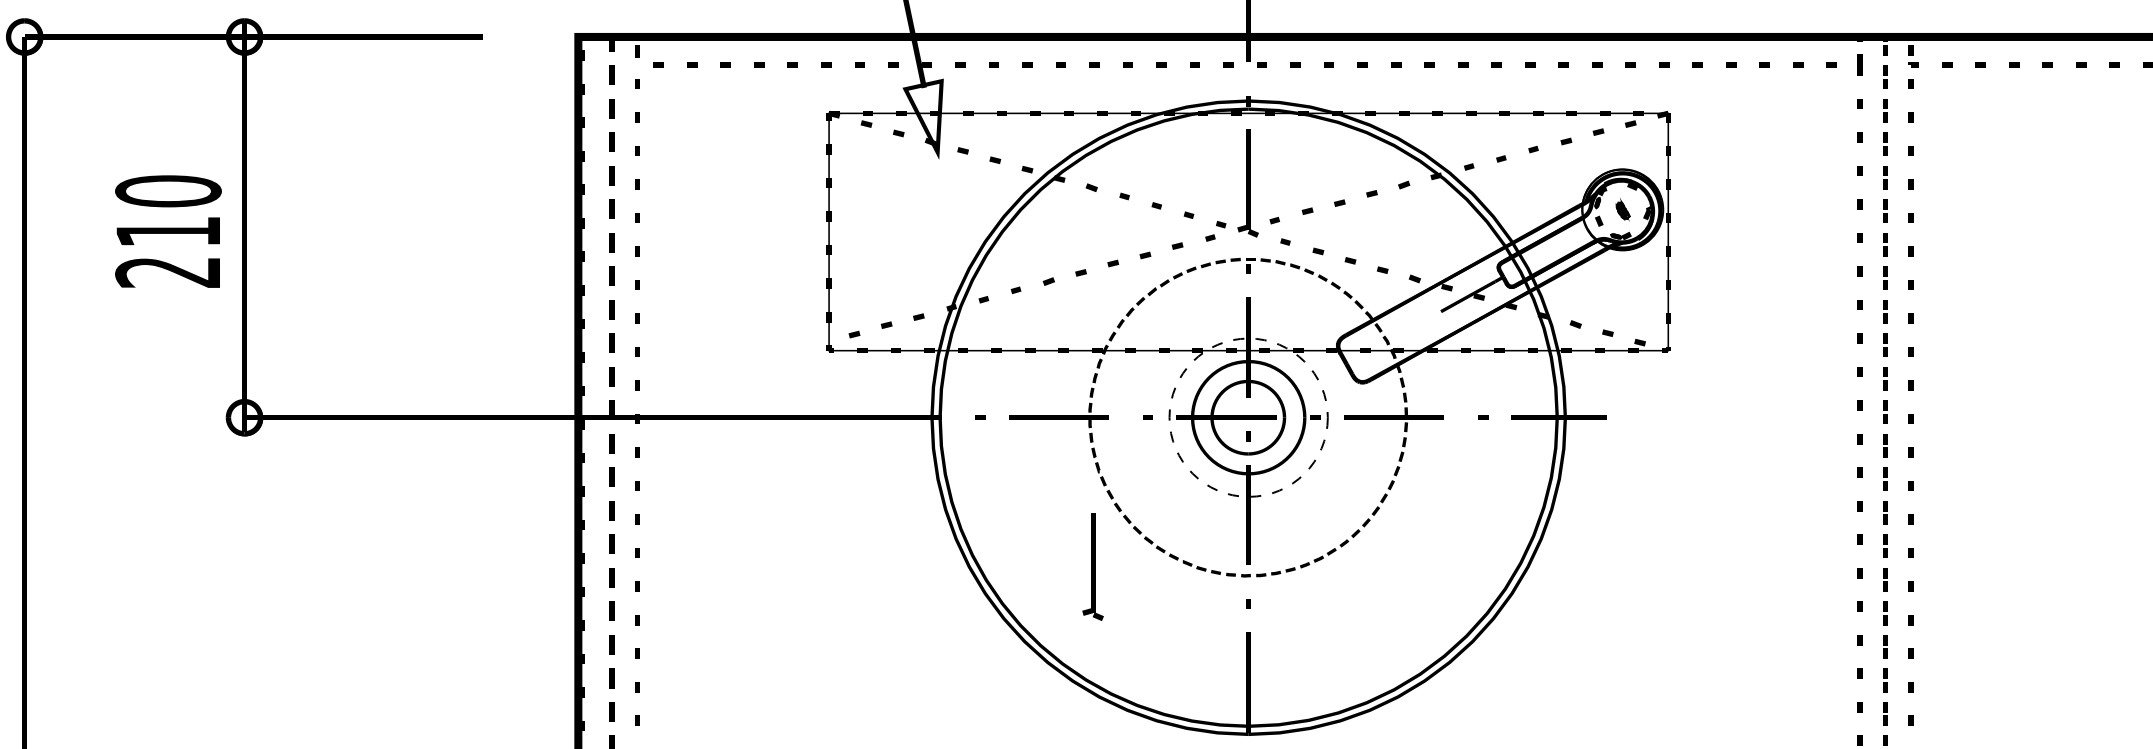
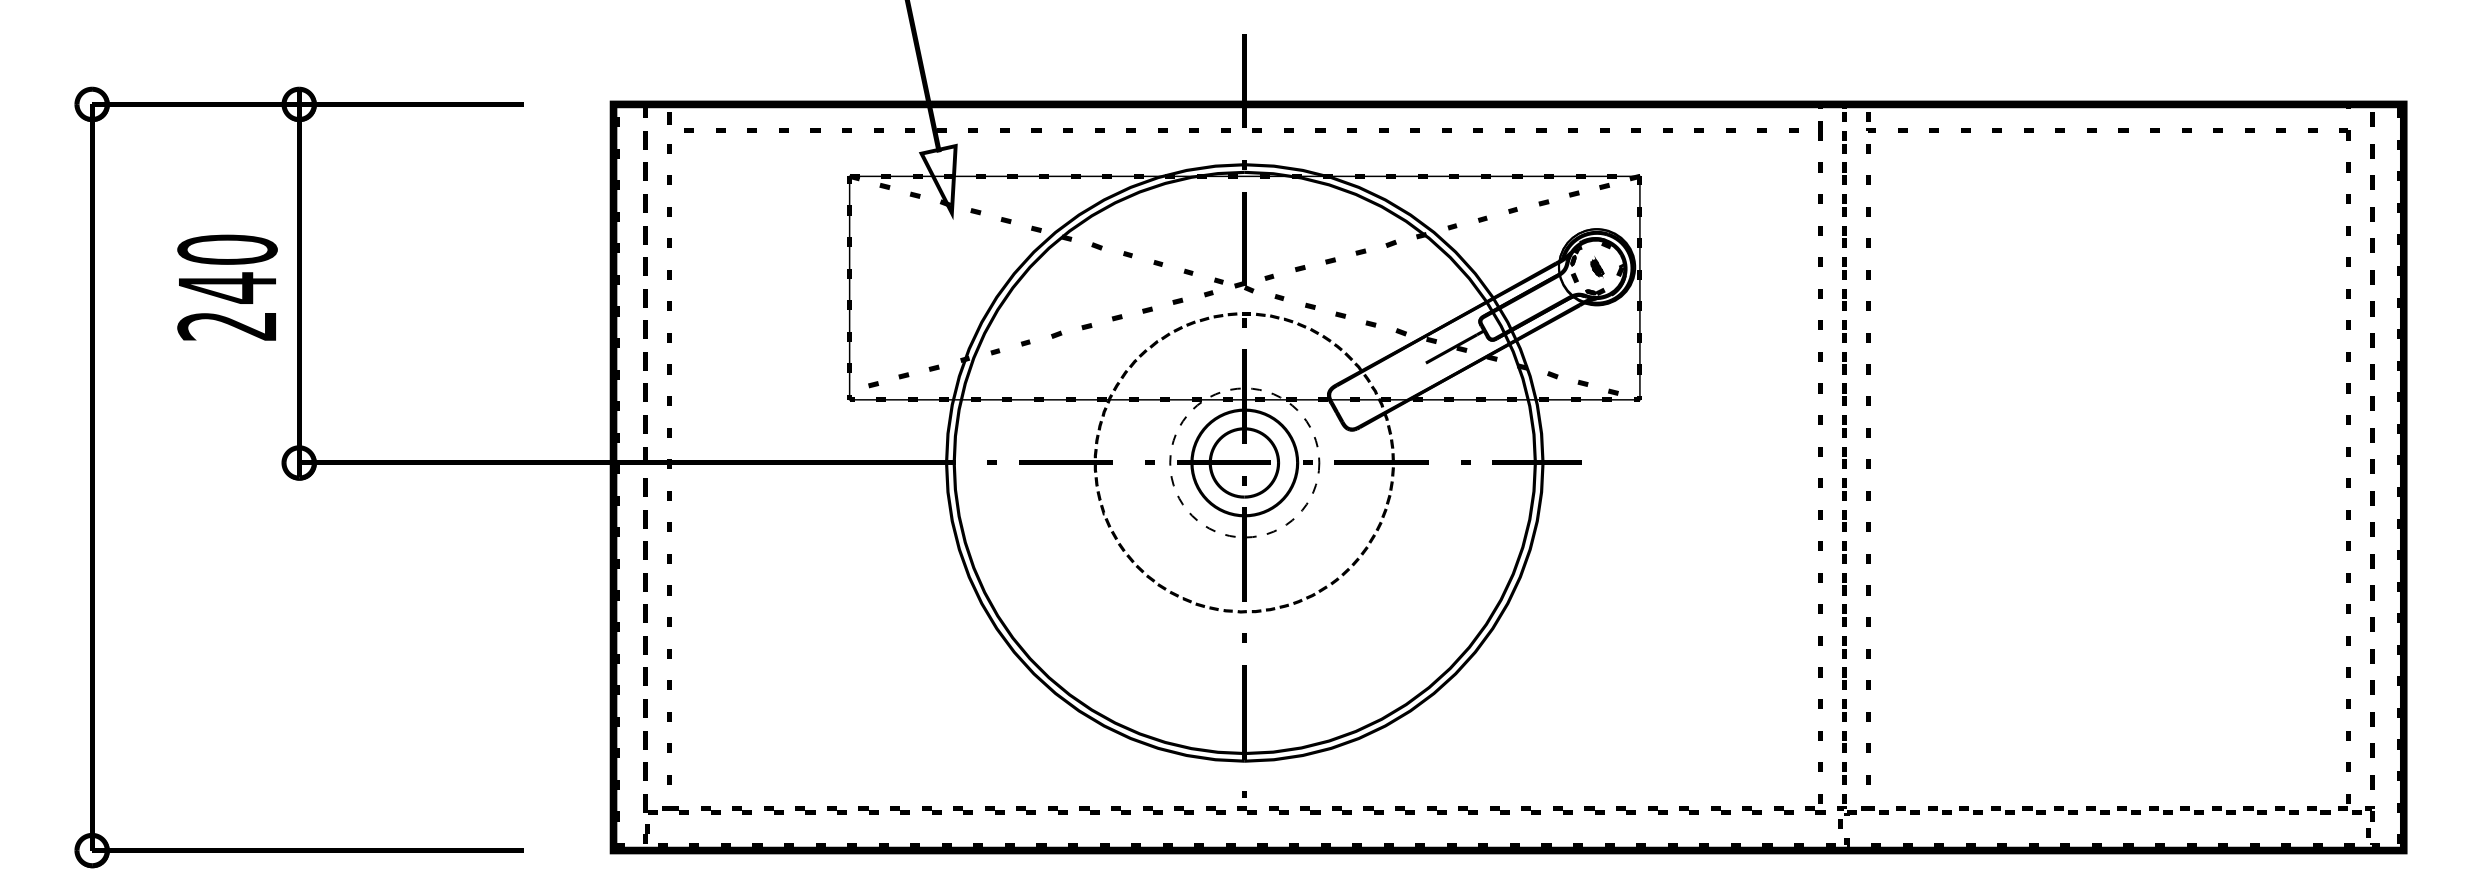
text: (168, 231) -> (227, 287), 210 -> 240
part: (1093, 566) -> (1098, 603), removed

